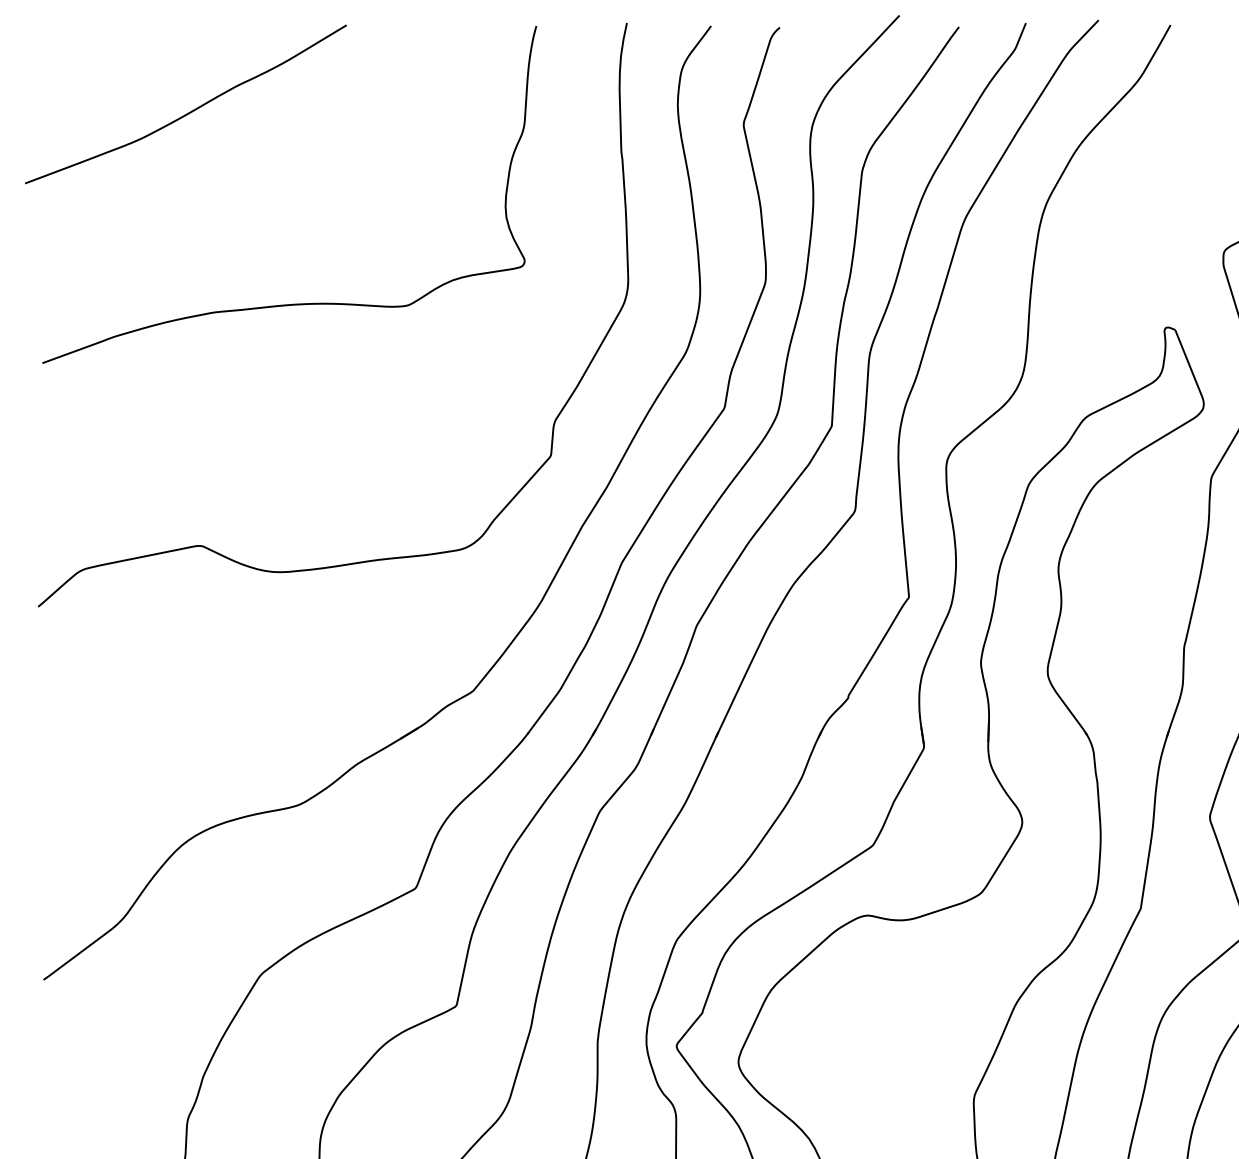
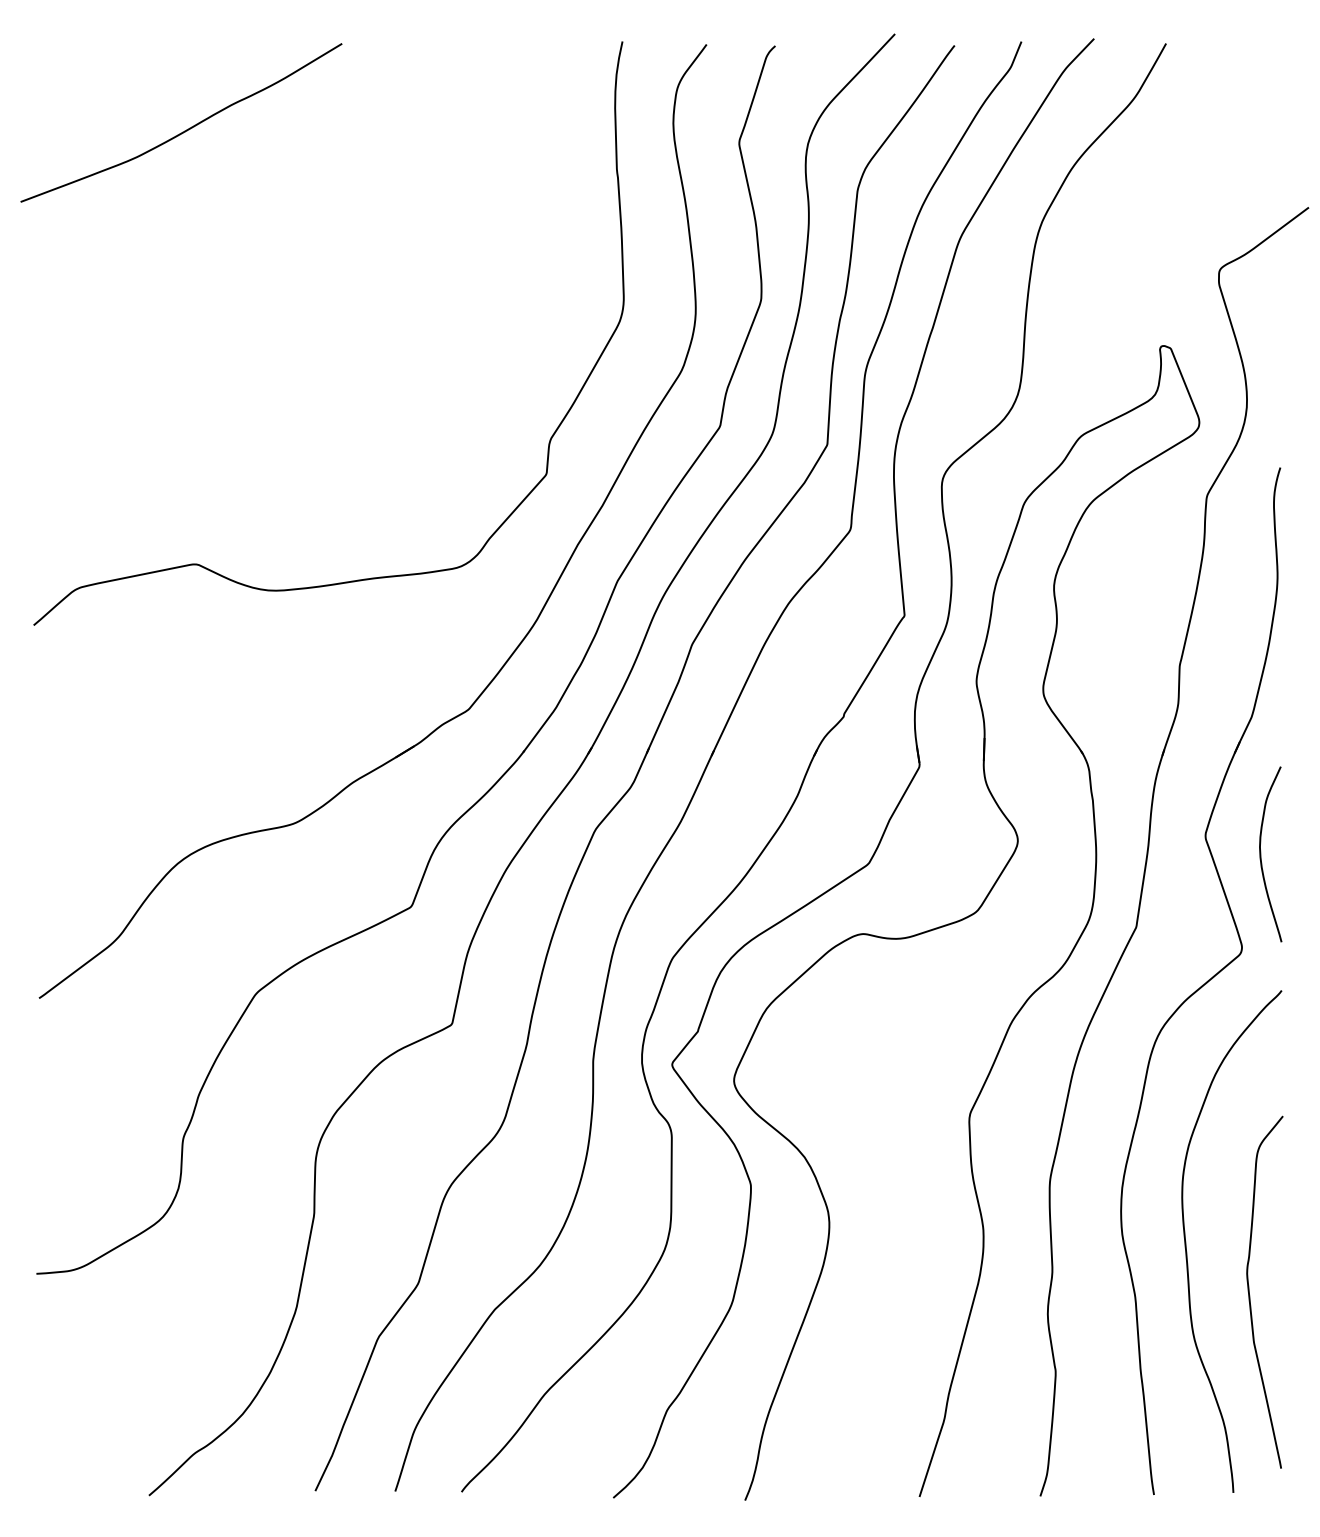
curve: (300, 303) -> (296, 321), removed

